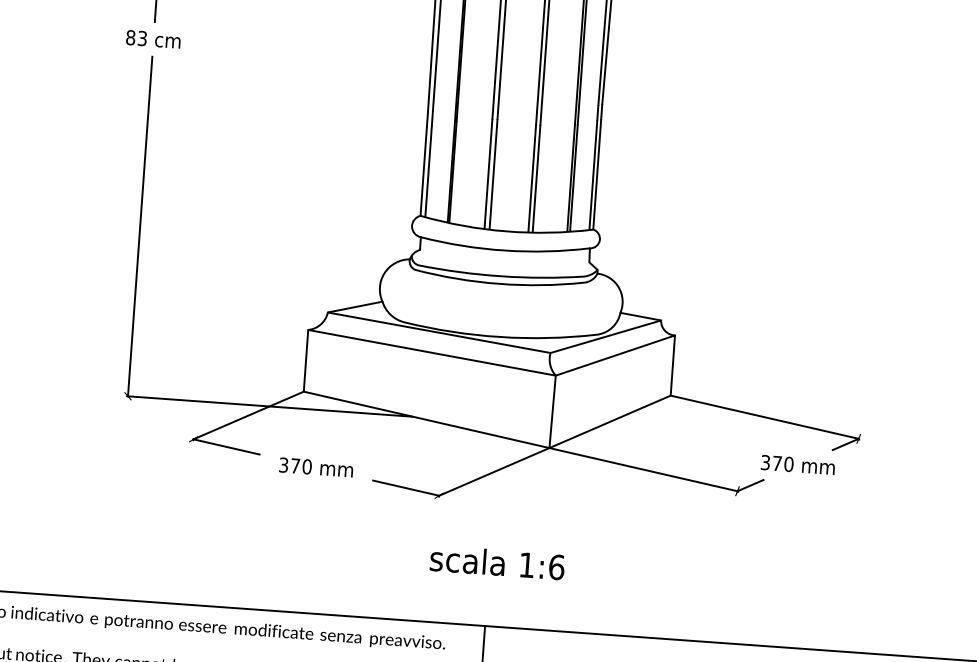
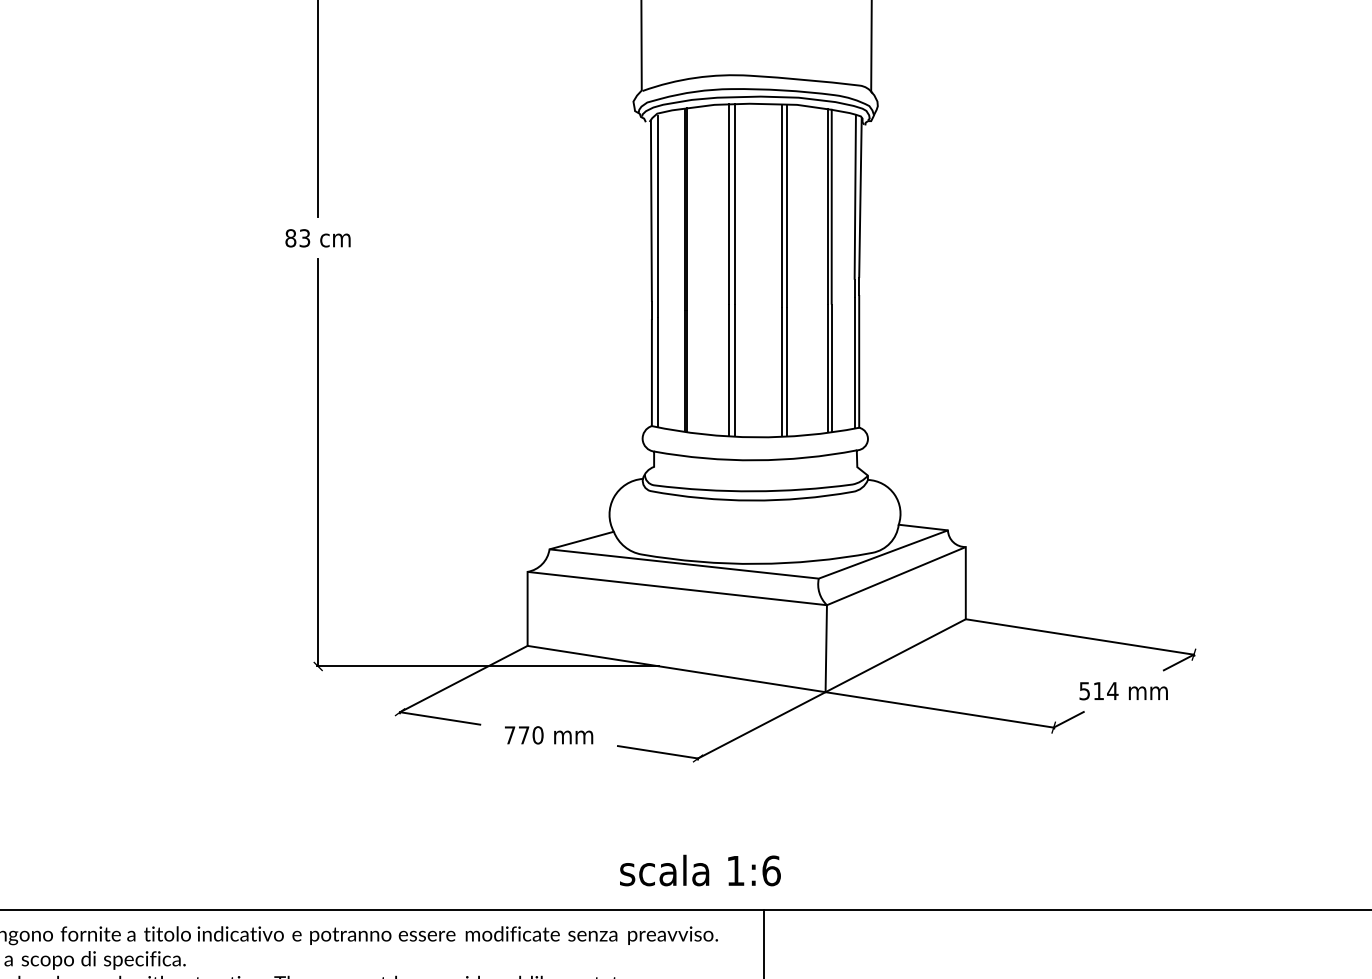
text: (777, 463) -> (1099, 691), 370 -> 514
text: (283, 465) -> (509, 735), 370 -> 770
text: (497, 562) -> (700, 870), moved

